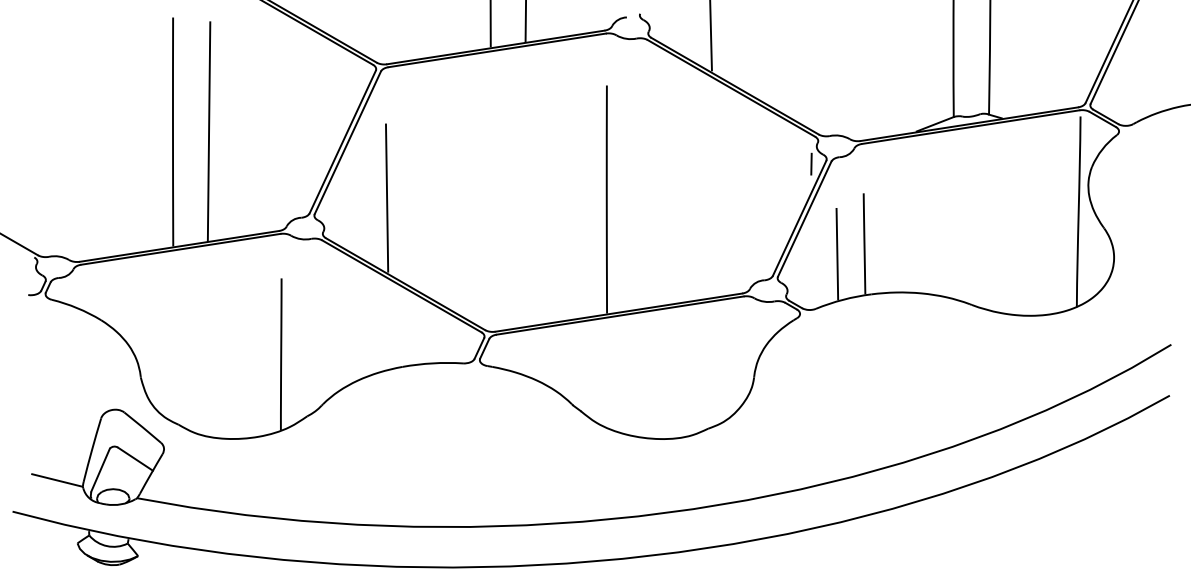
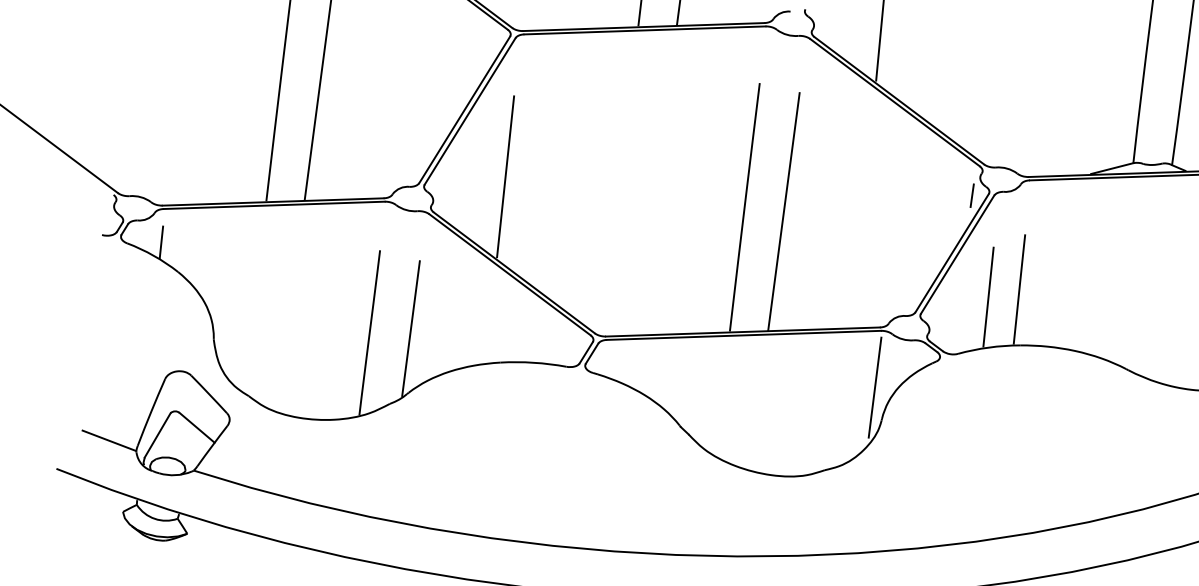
line: (642, 199) -> (783, 211), added
line: (82, 294) -> (161, 241), added
line: (317, 345) -> (410, 328), added
line: (744, 348) -> (874, 387), added

